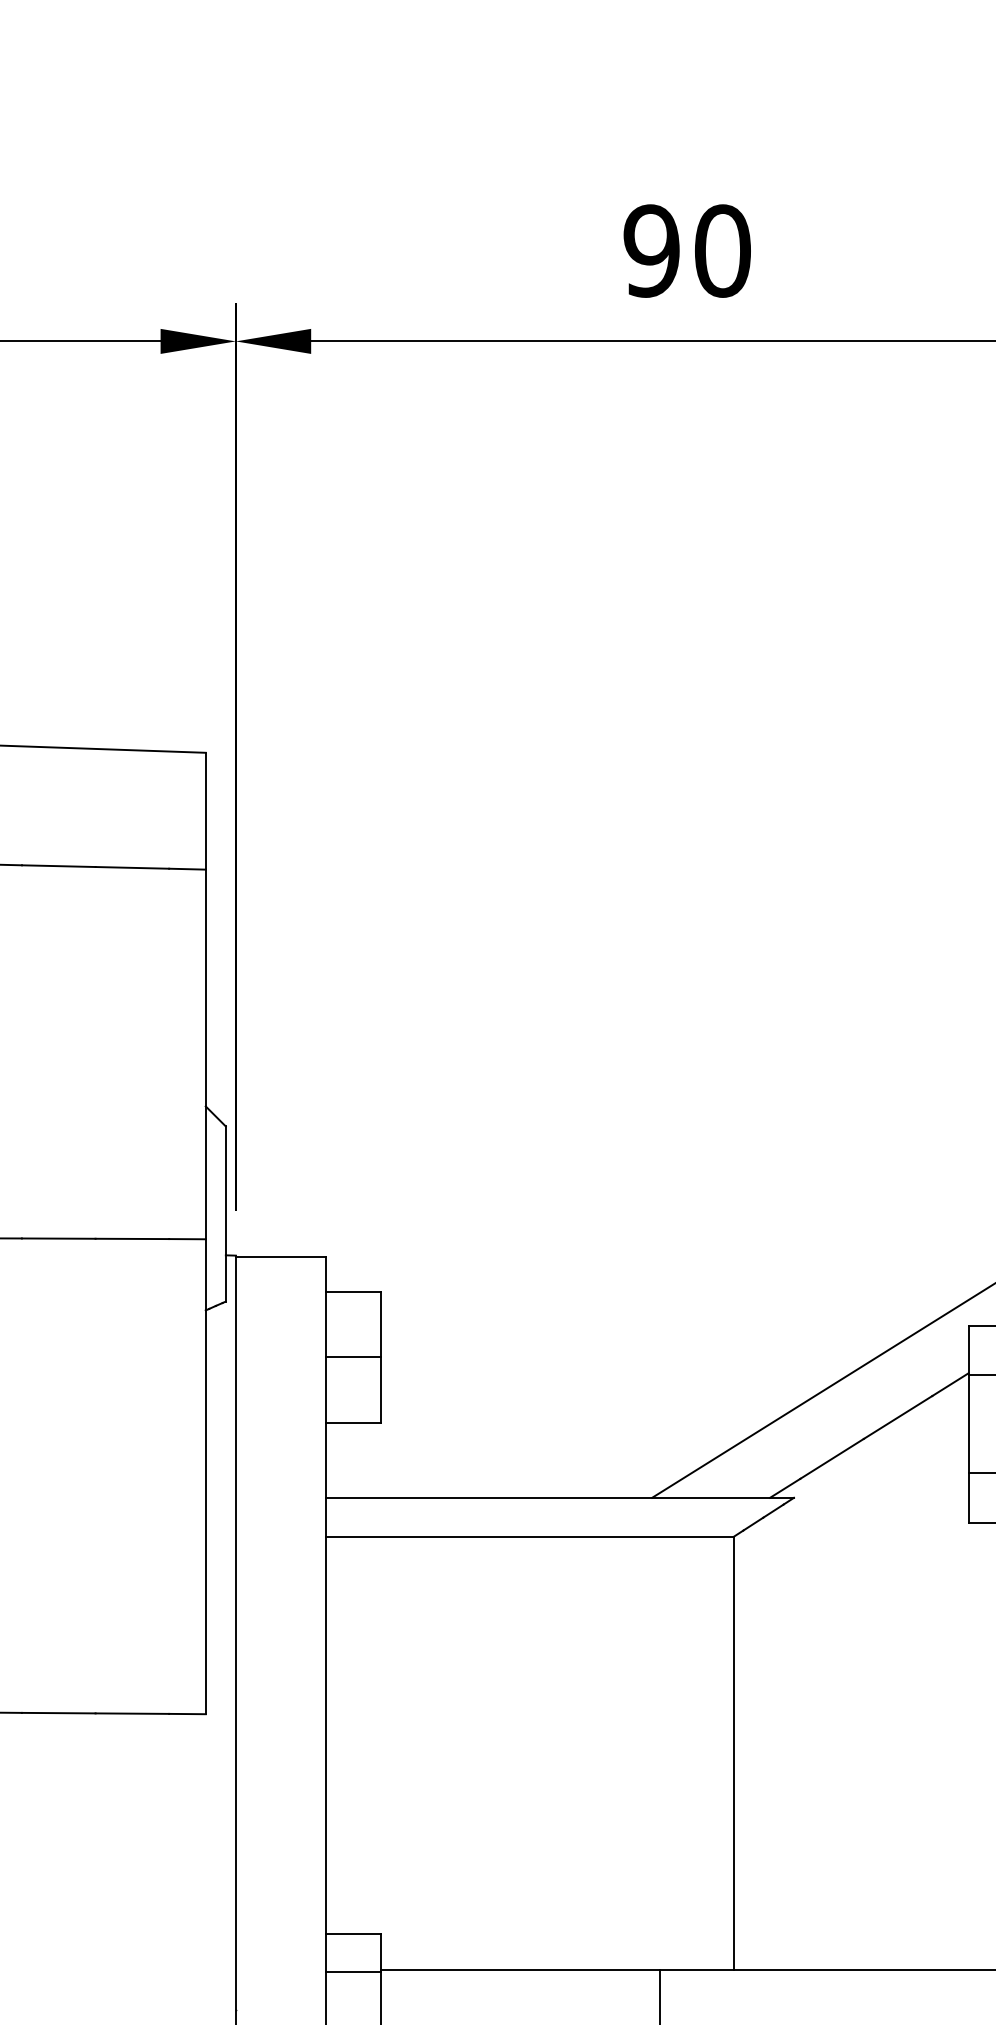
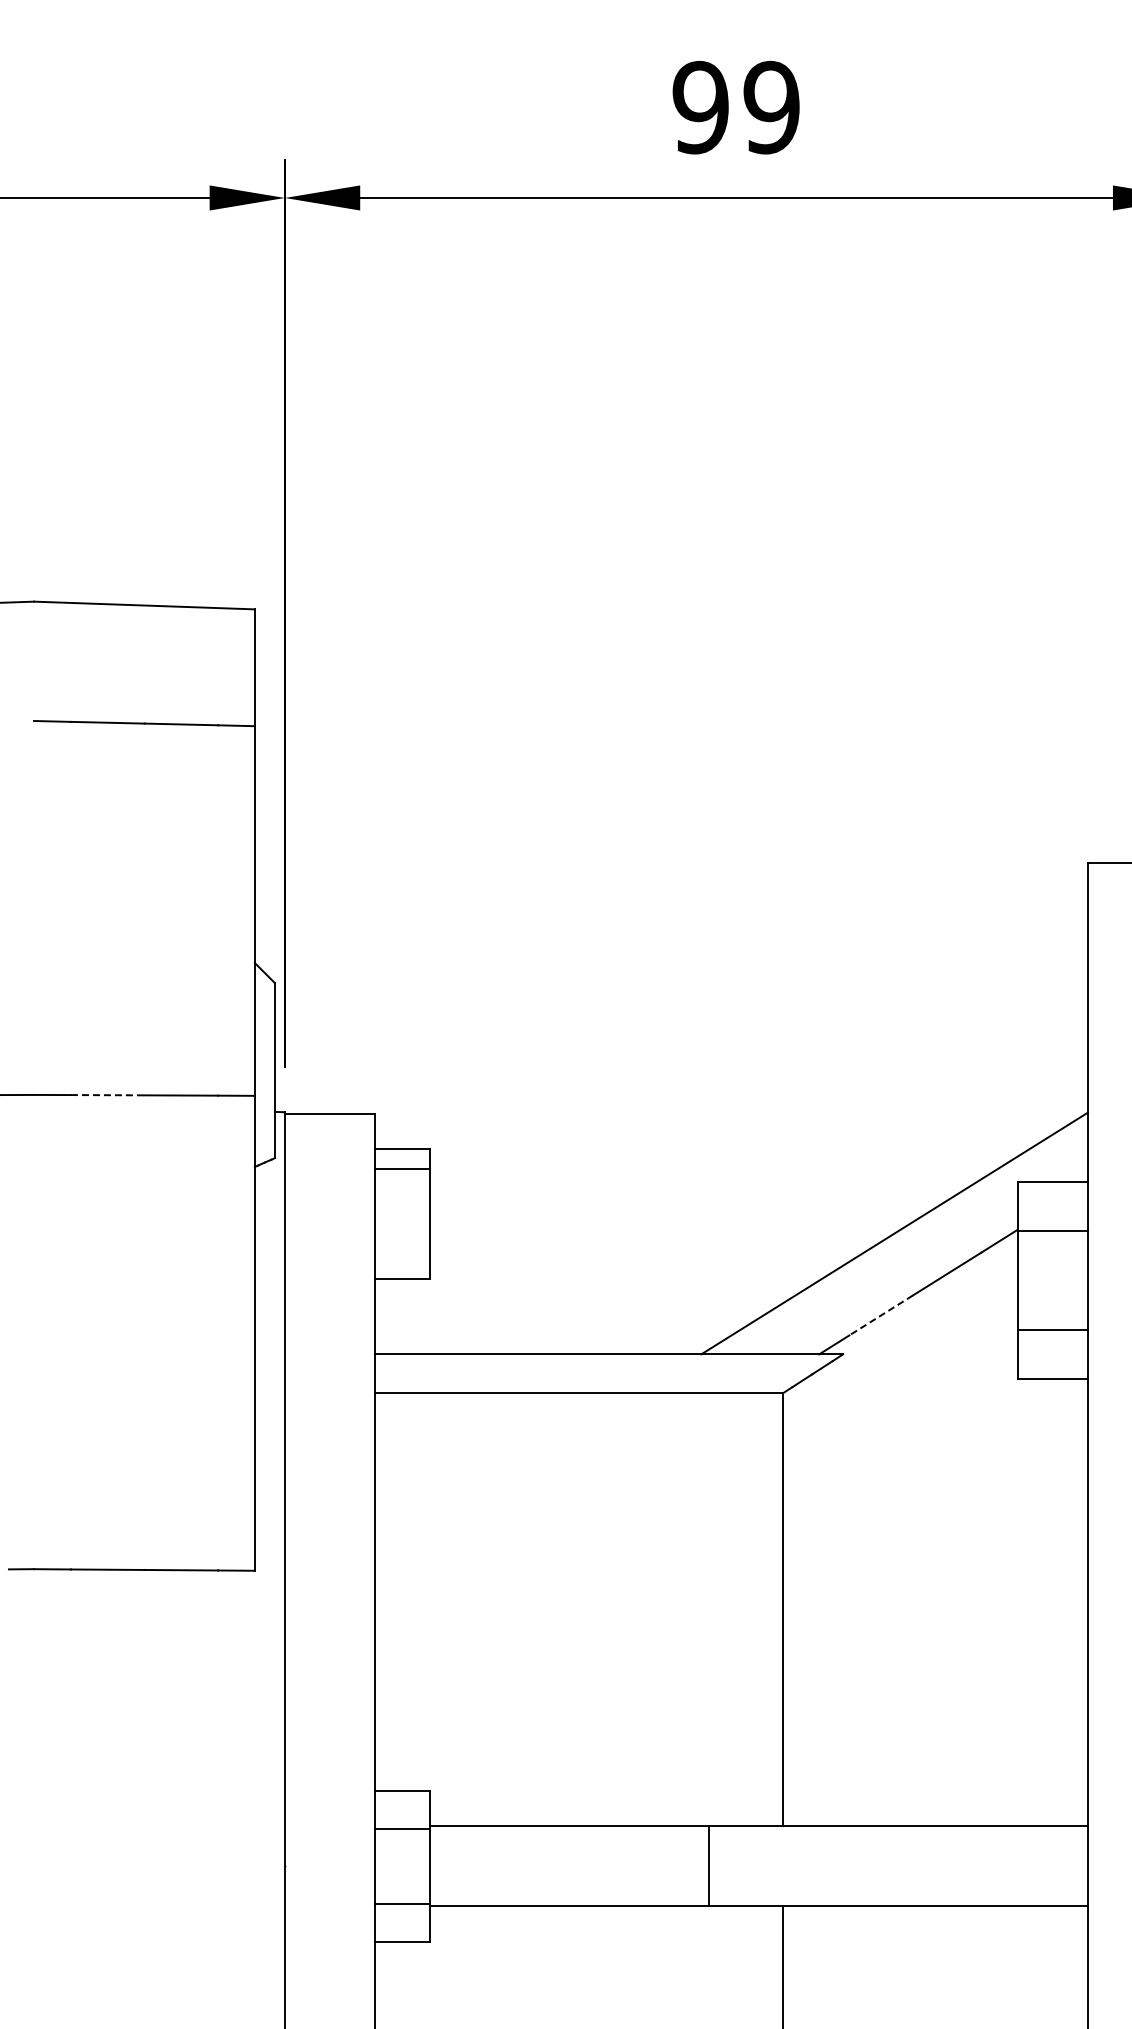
text: (722, 250) -> (771, 107), 90 -> 99
line: (58, 1238) -> (107, 1095), solid -> dashed
line: (353, 1356) -> (402, 1168), moved
line: (832, 1458) -> (881, 1315), solid -> dashed

